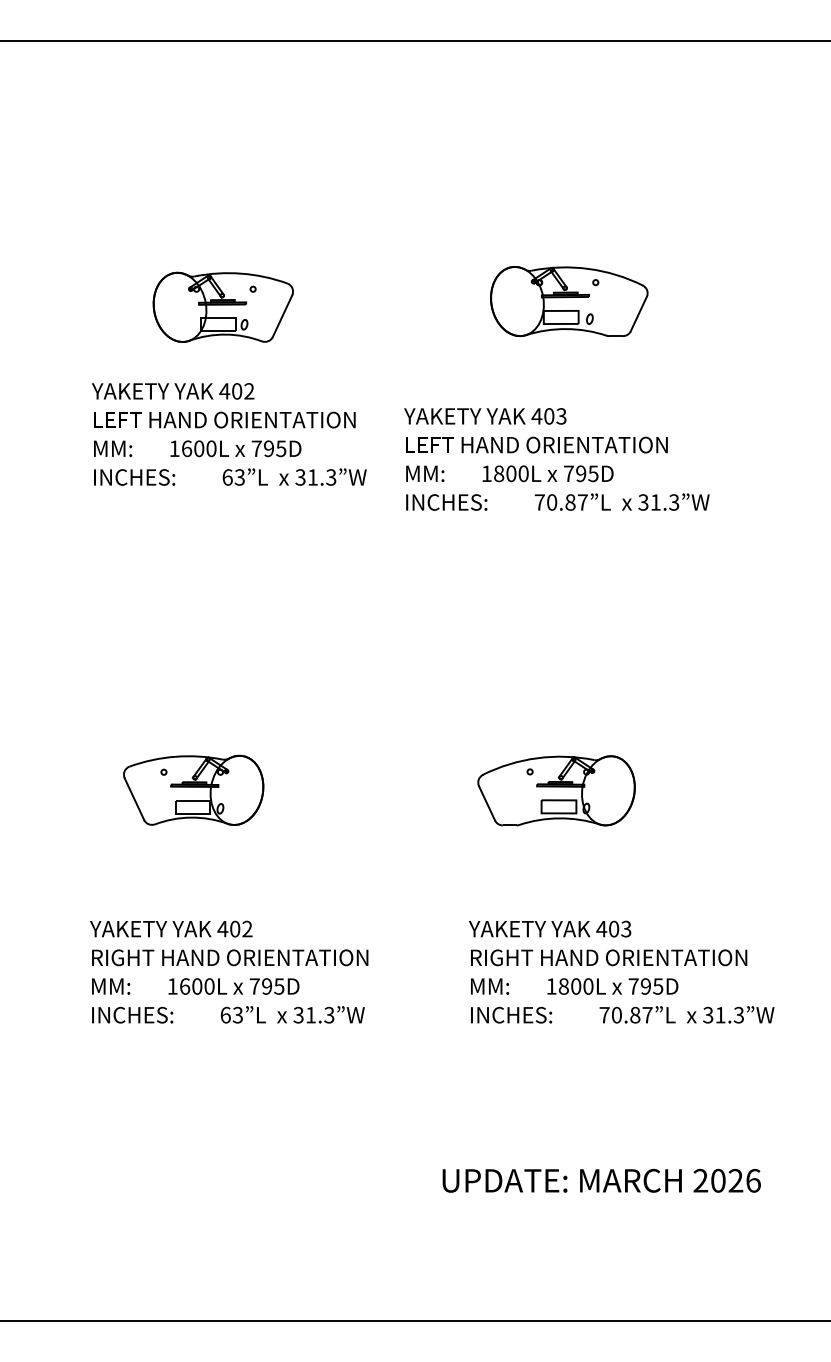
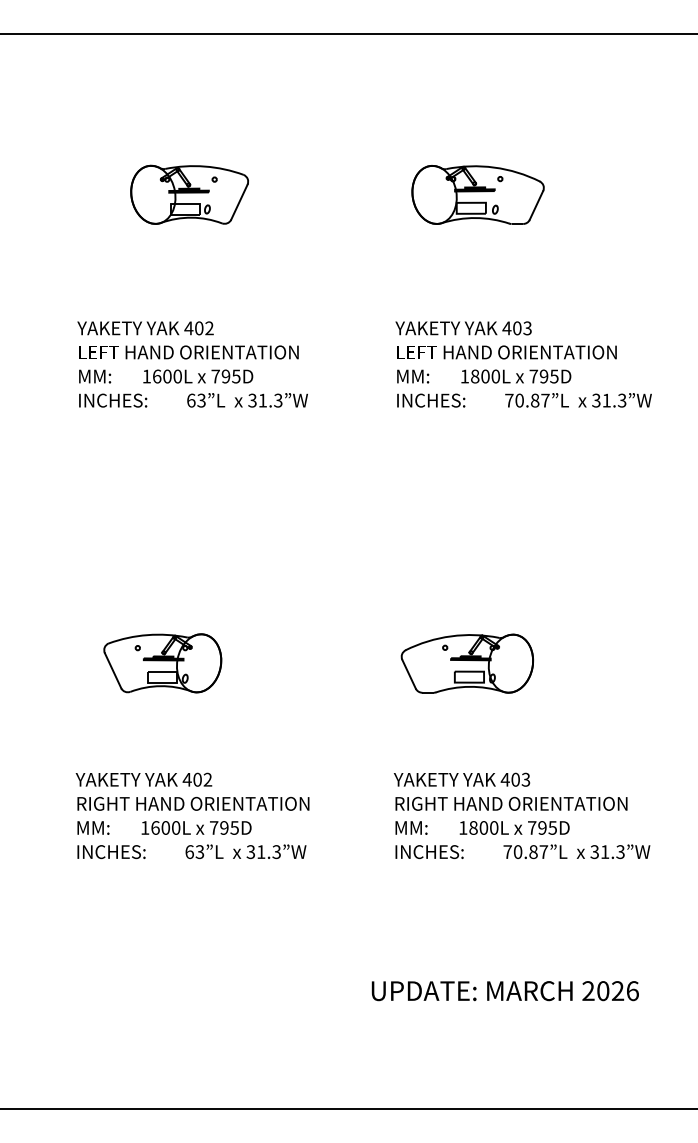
part: (568, 301) -> (477, 194), moved
part: (223, 306) -> (189, 194), moved
text: (556, 459) -> (523, 364), moved

